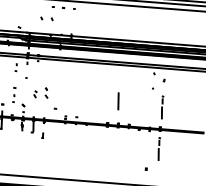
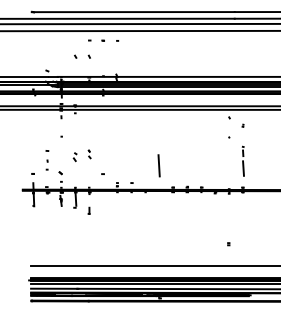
part: (15, 67) -> (46, 123), removed
part: (46, 93) -> (89, 154), size x0.62
line: (118, 101) -> (158, 165), moved
part: (158, 148) -> (242, 215), removed

